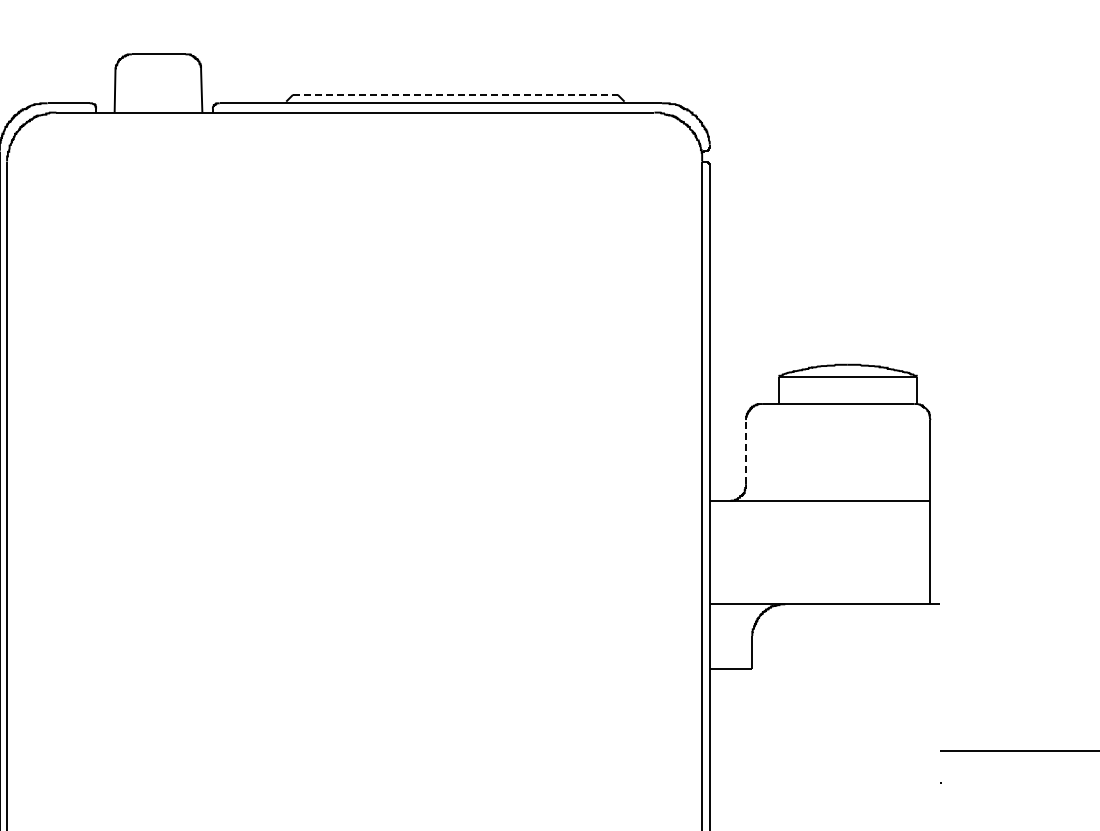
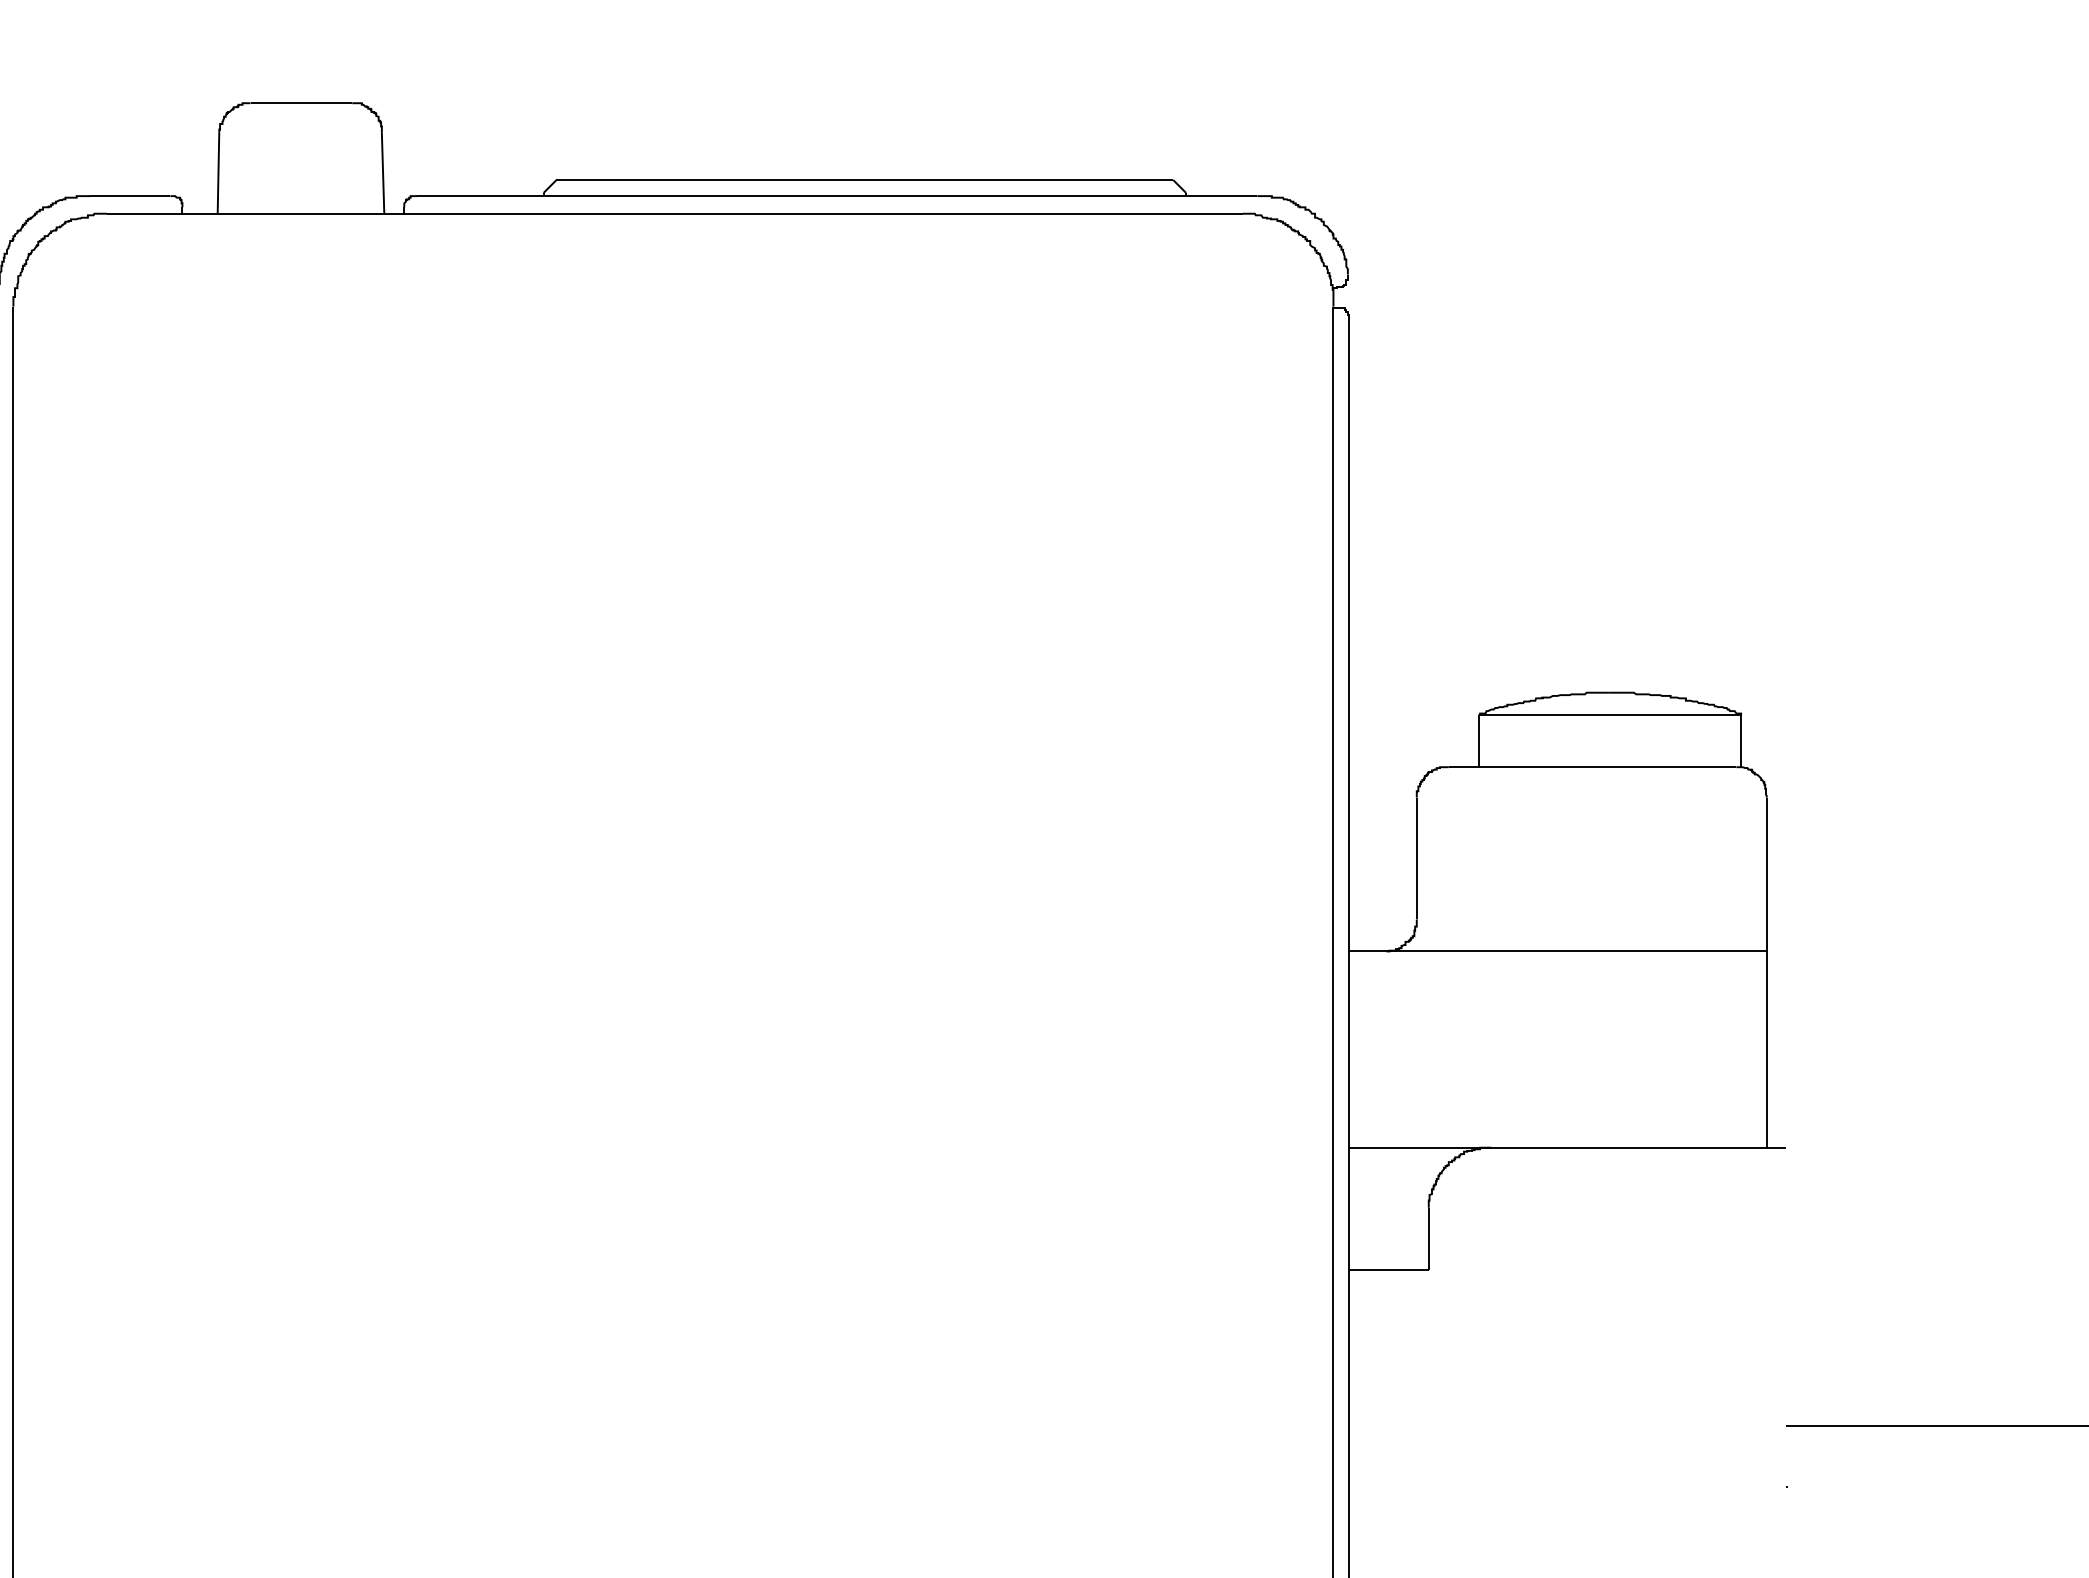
line: (455, 94) -> (865, 179), dashed -> solid
line: (746, 451) -> (1417, 857), dashed -> solid

